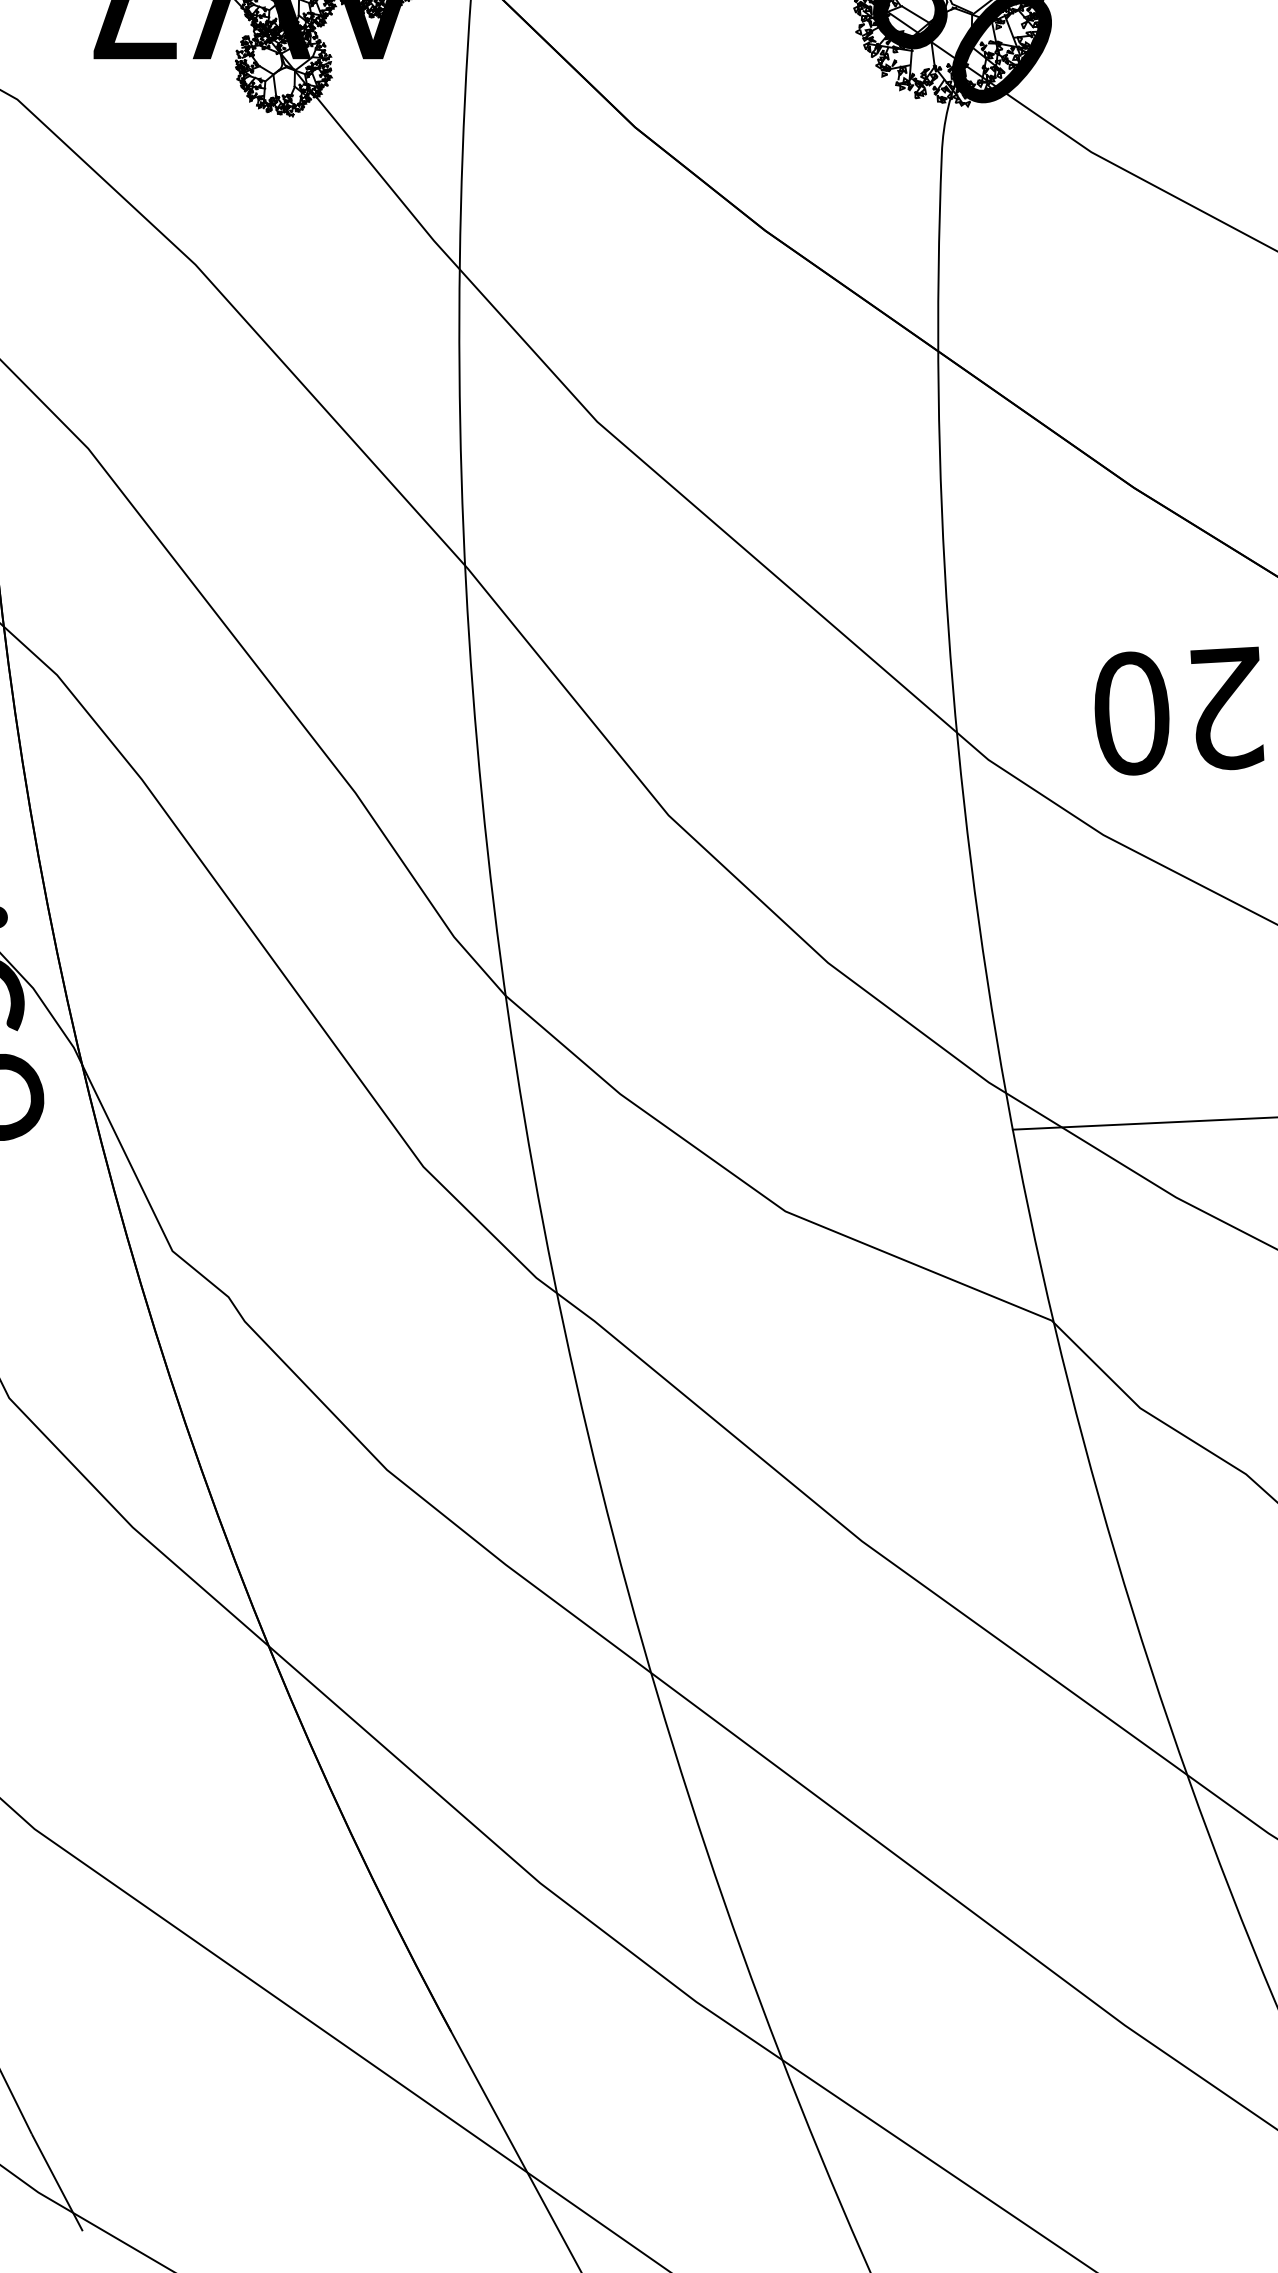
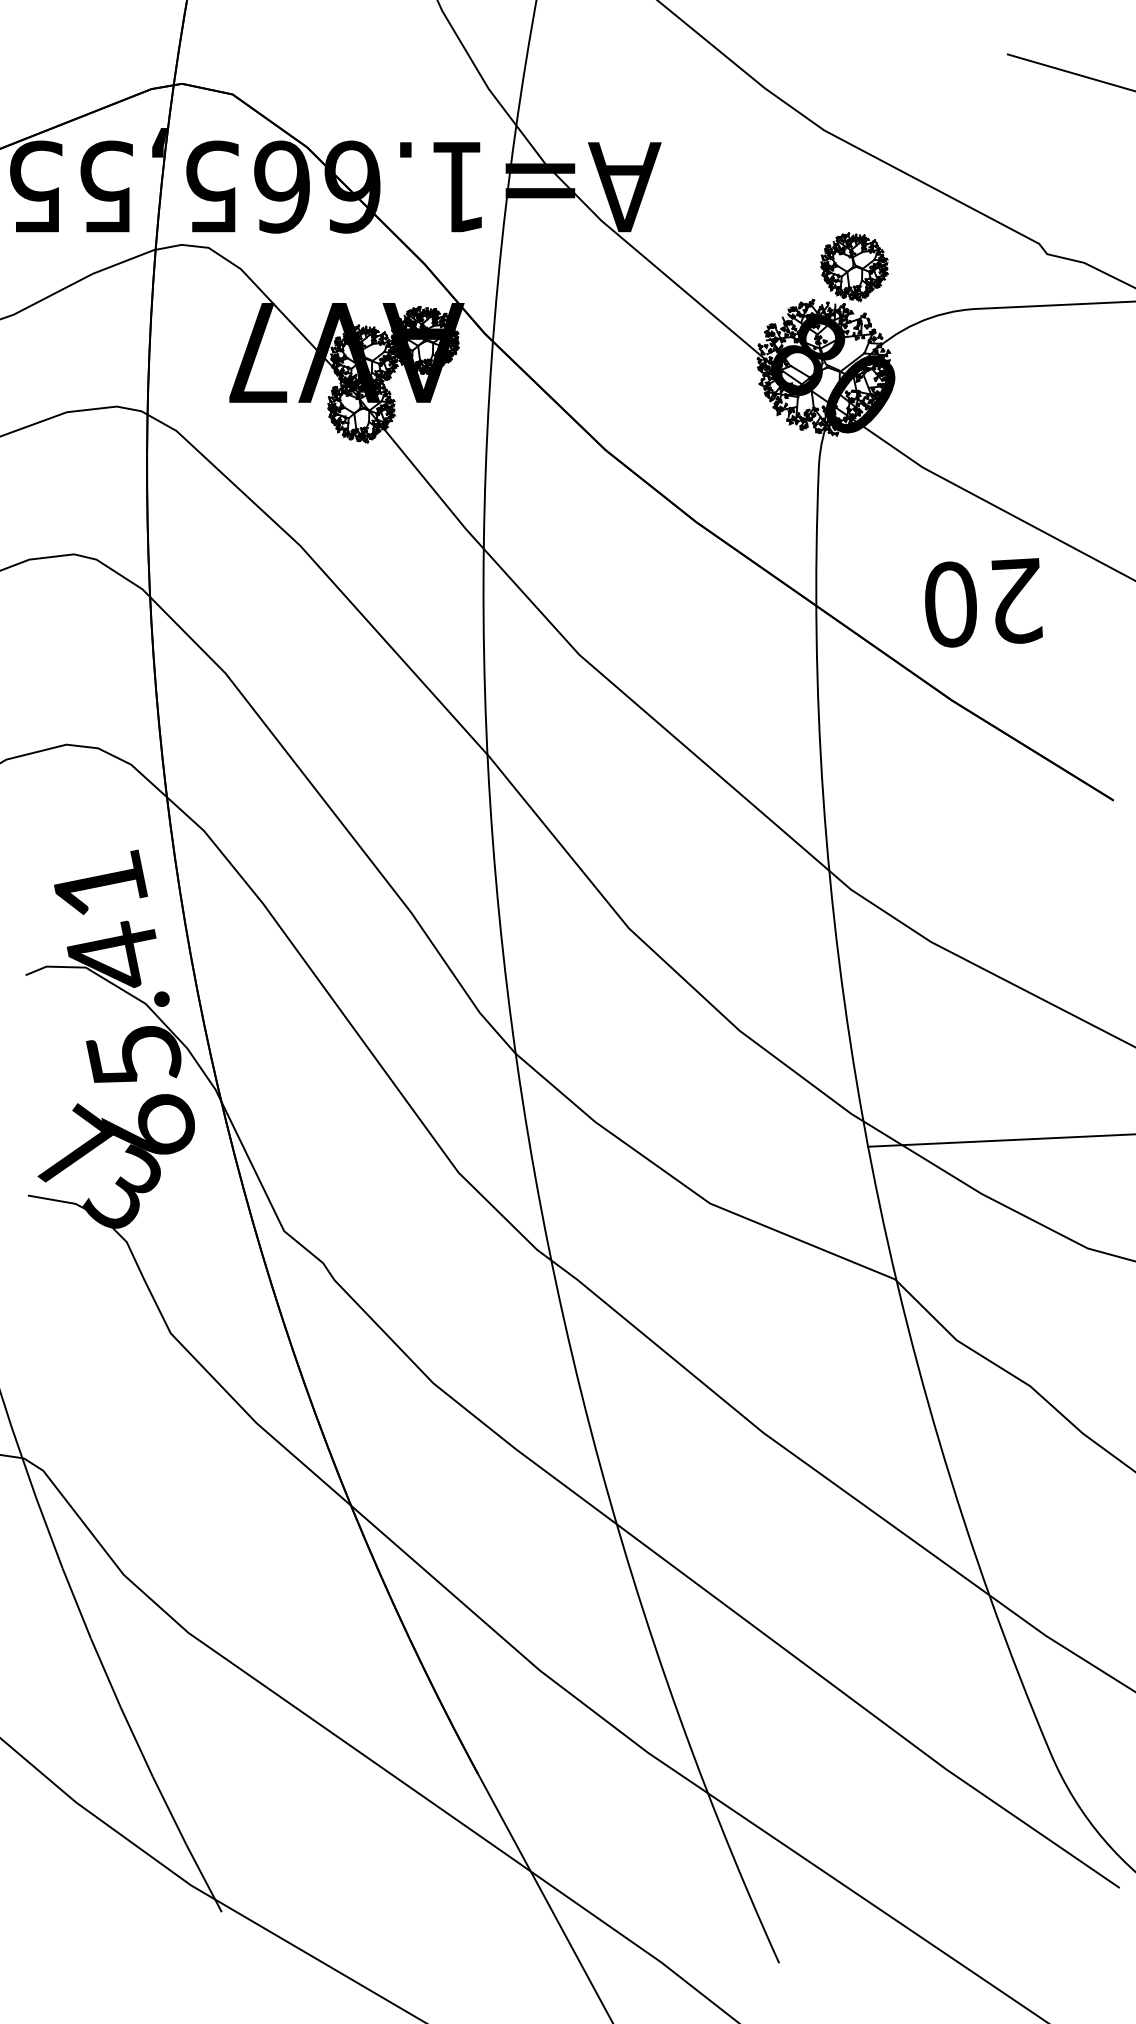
text: (1178, 710) -> (983, 602), moved

